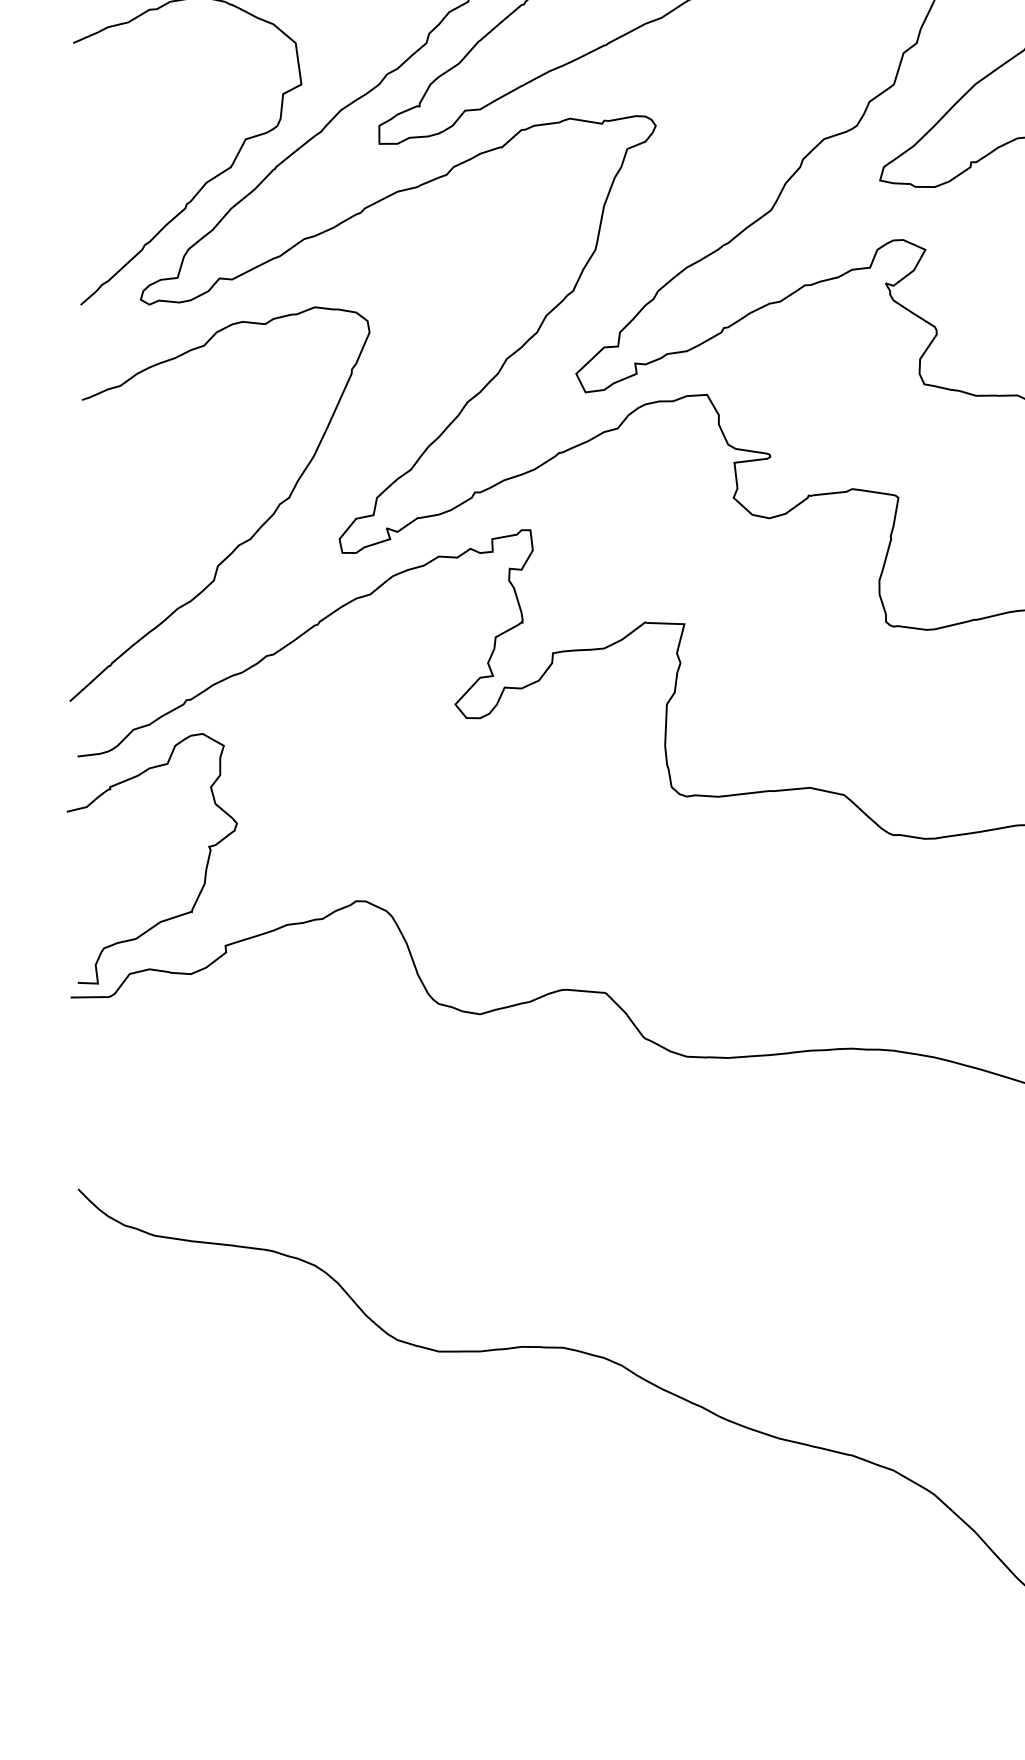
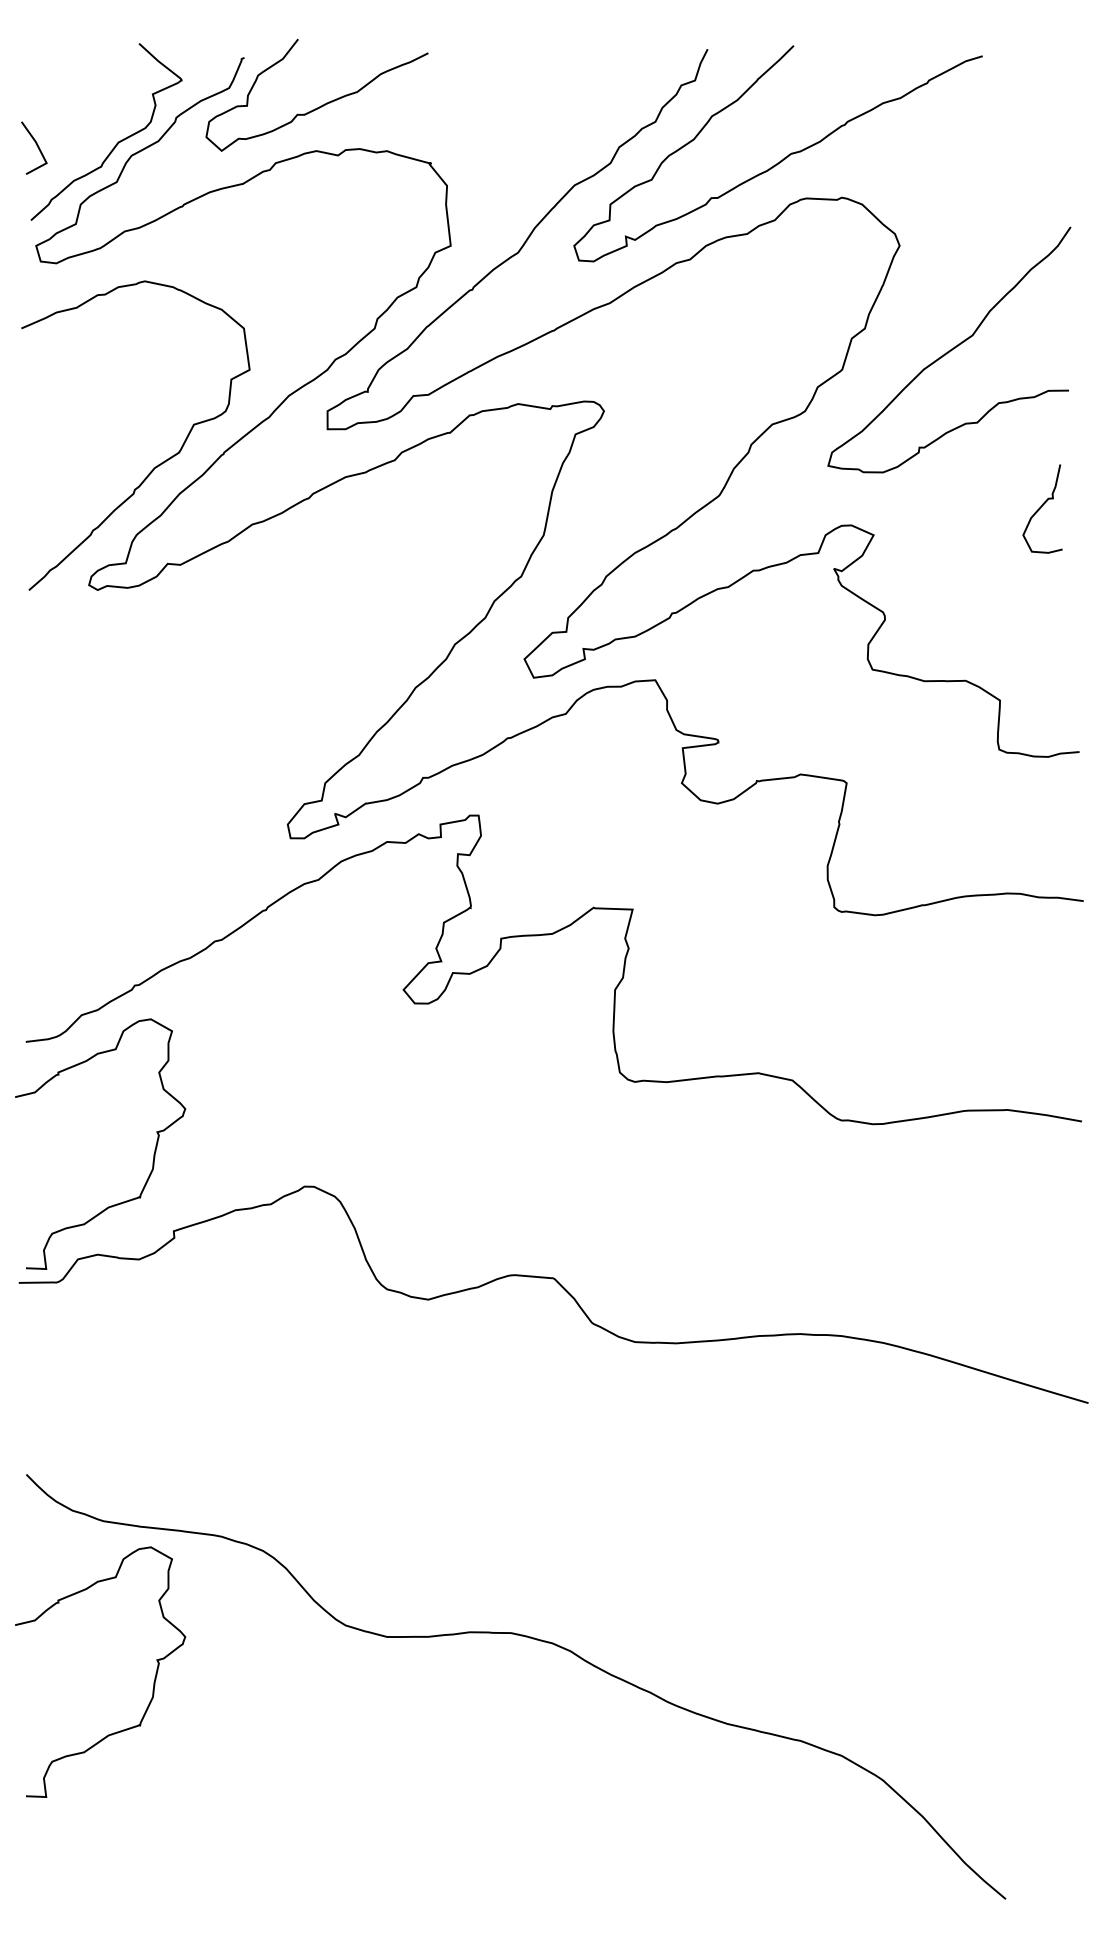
curve: (242, 542) -> (190, 827), removed
curve: (205, 1397) -> (153, 1682), added

